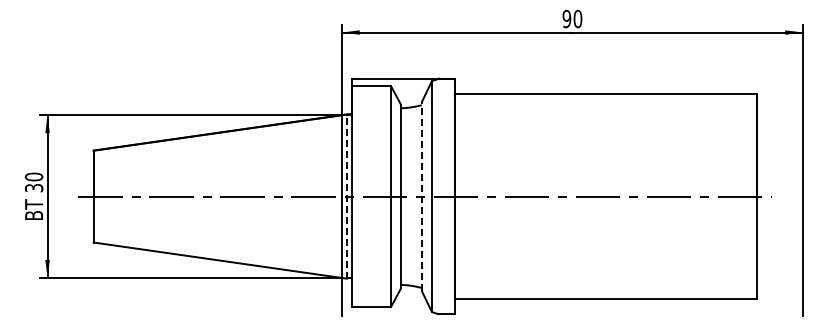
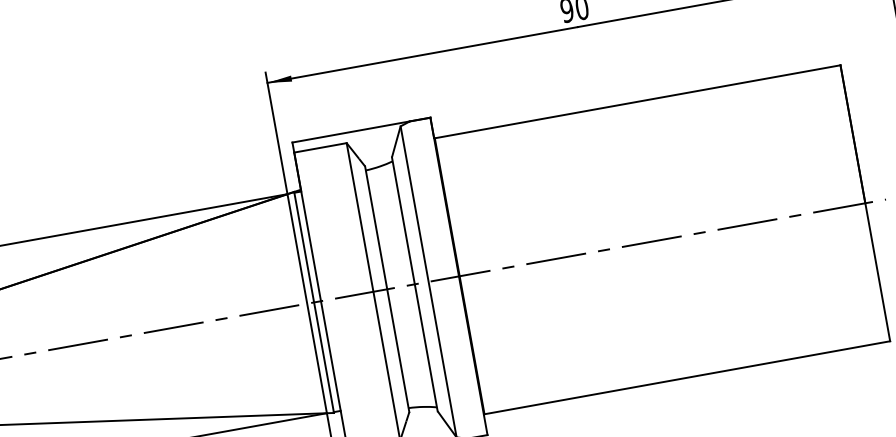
line: (346, 196) -> (313, 302), dashed -> solid
line: (421, 196) -> (414, 284), dashed -> solid

